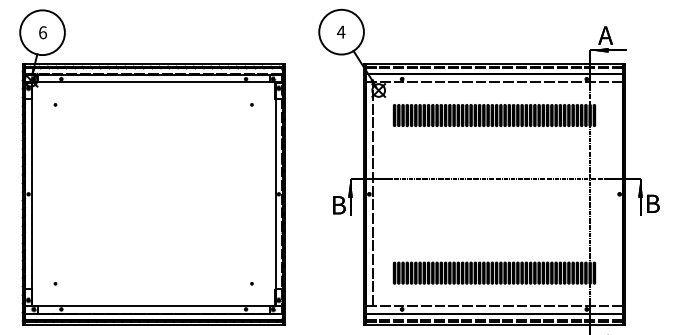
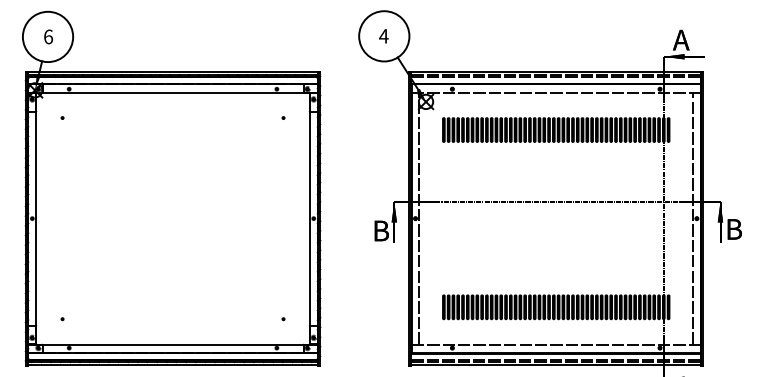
line: (616, 194) -> (693, 218), added

